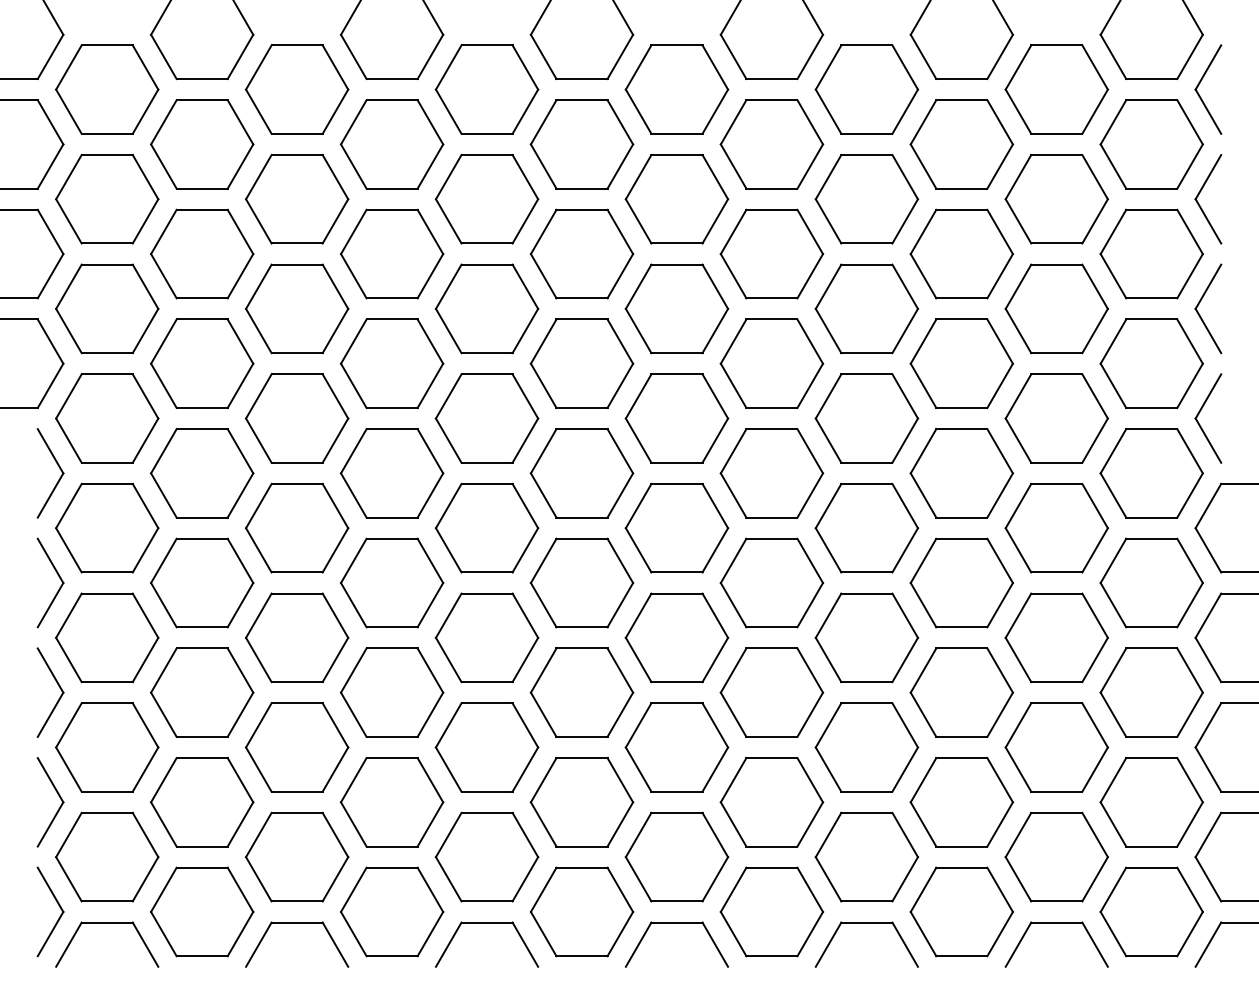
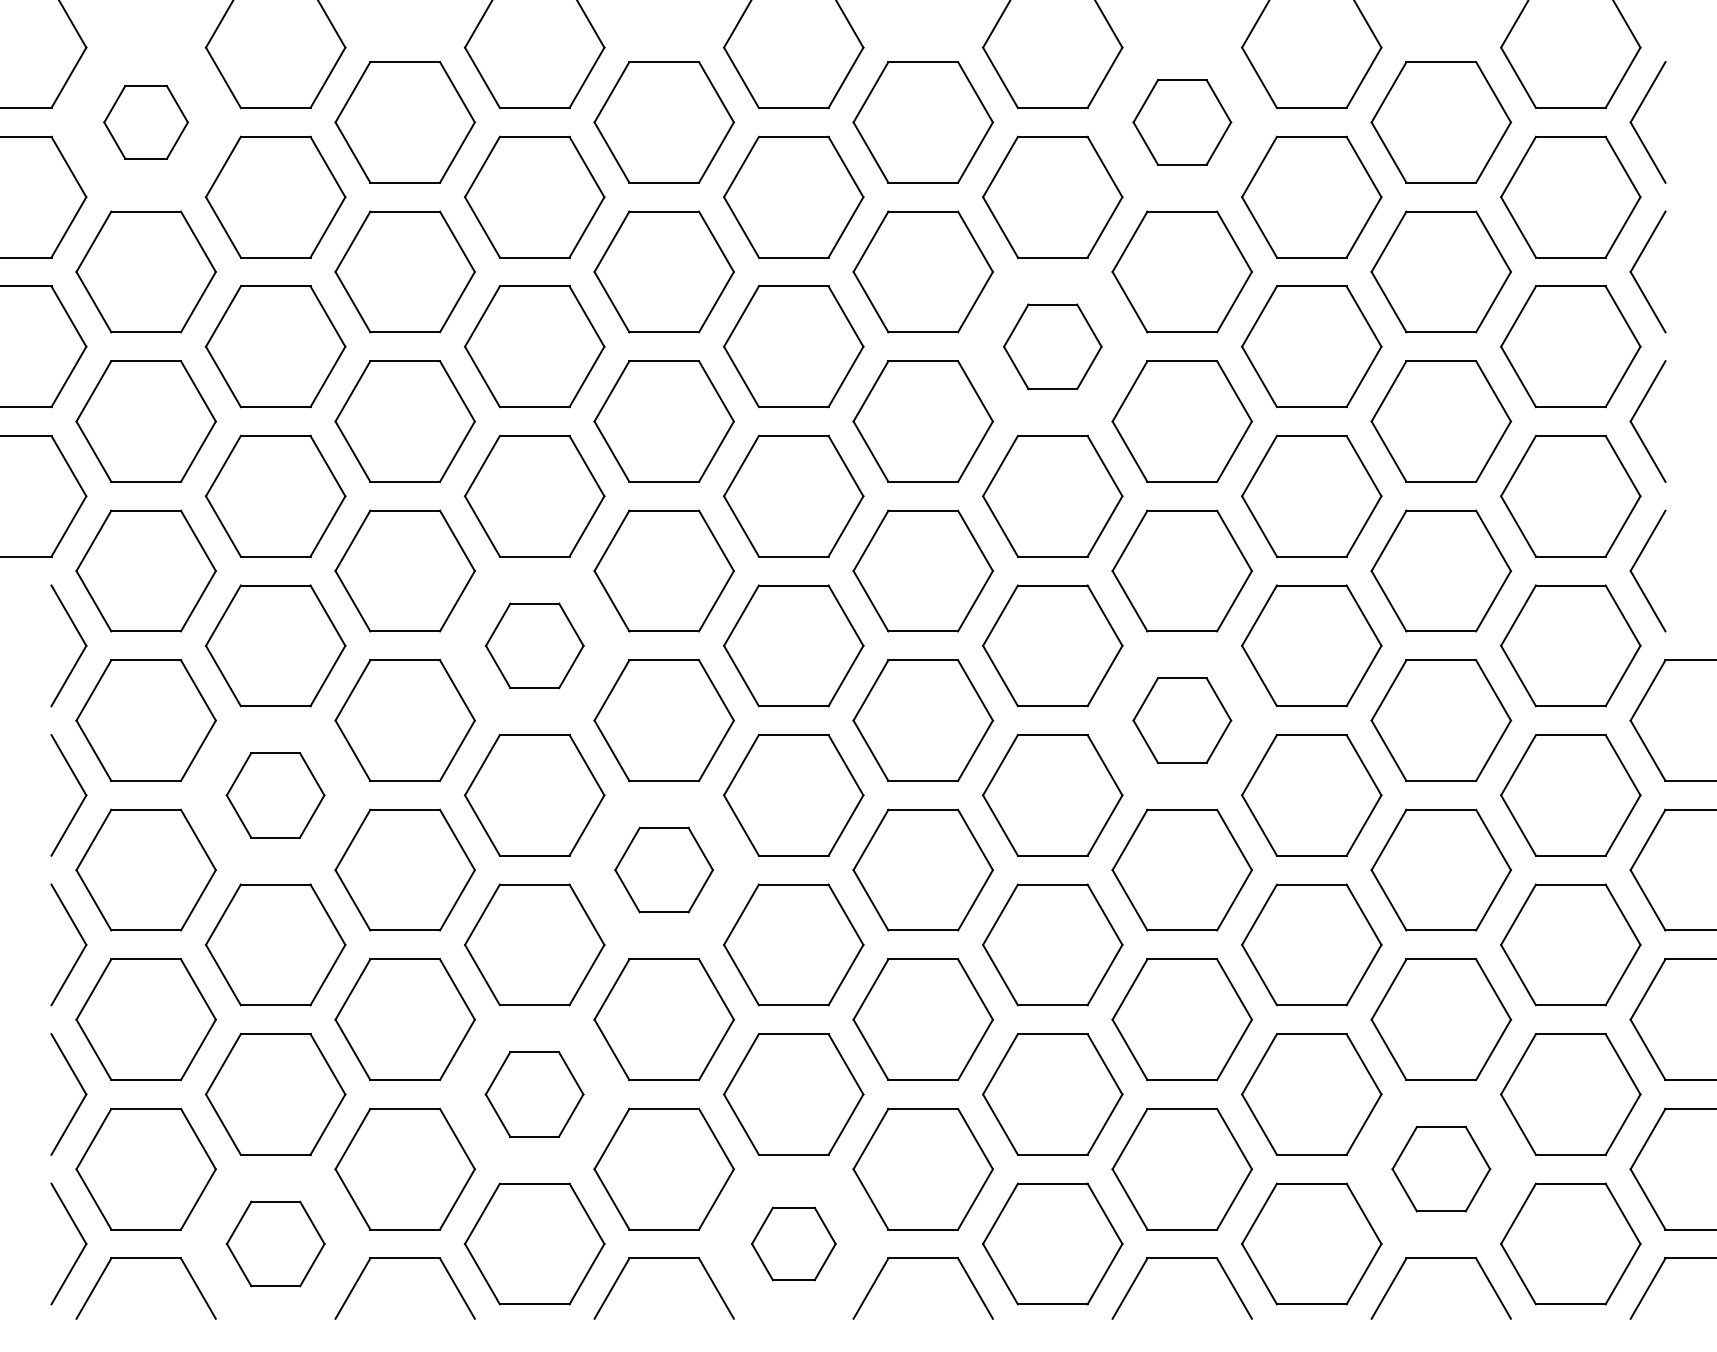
part: (106, 89) -> (145, 122), size x0.6
part: (867, 89) -> (1182, 122), size x0.7
part: (771, 253) -> (1052, 346), size x0.7
part: (391, 473) -> (534, 645), size x0.7
part: (867, 528) -> (1182, 720), size x0.7
part: (202, 583) -> (275, 795), size x0.7
part: (486, 637) -> (663, 869), size x0.7
part: (391, 802) -> (534, 1094), size x0.7
part: (1056, 856) -> (1441, 1168), size x0.7
part: (202, 911) -> (275, 1243), size x0.7
part: (581, 911) -> (793, 1243), size x0.6

